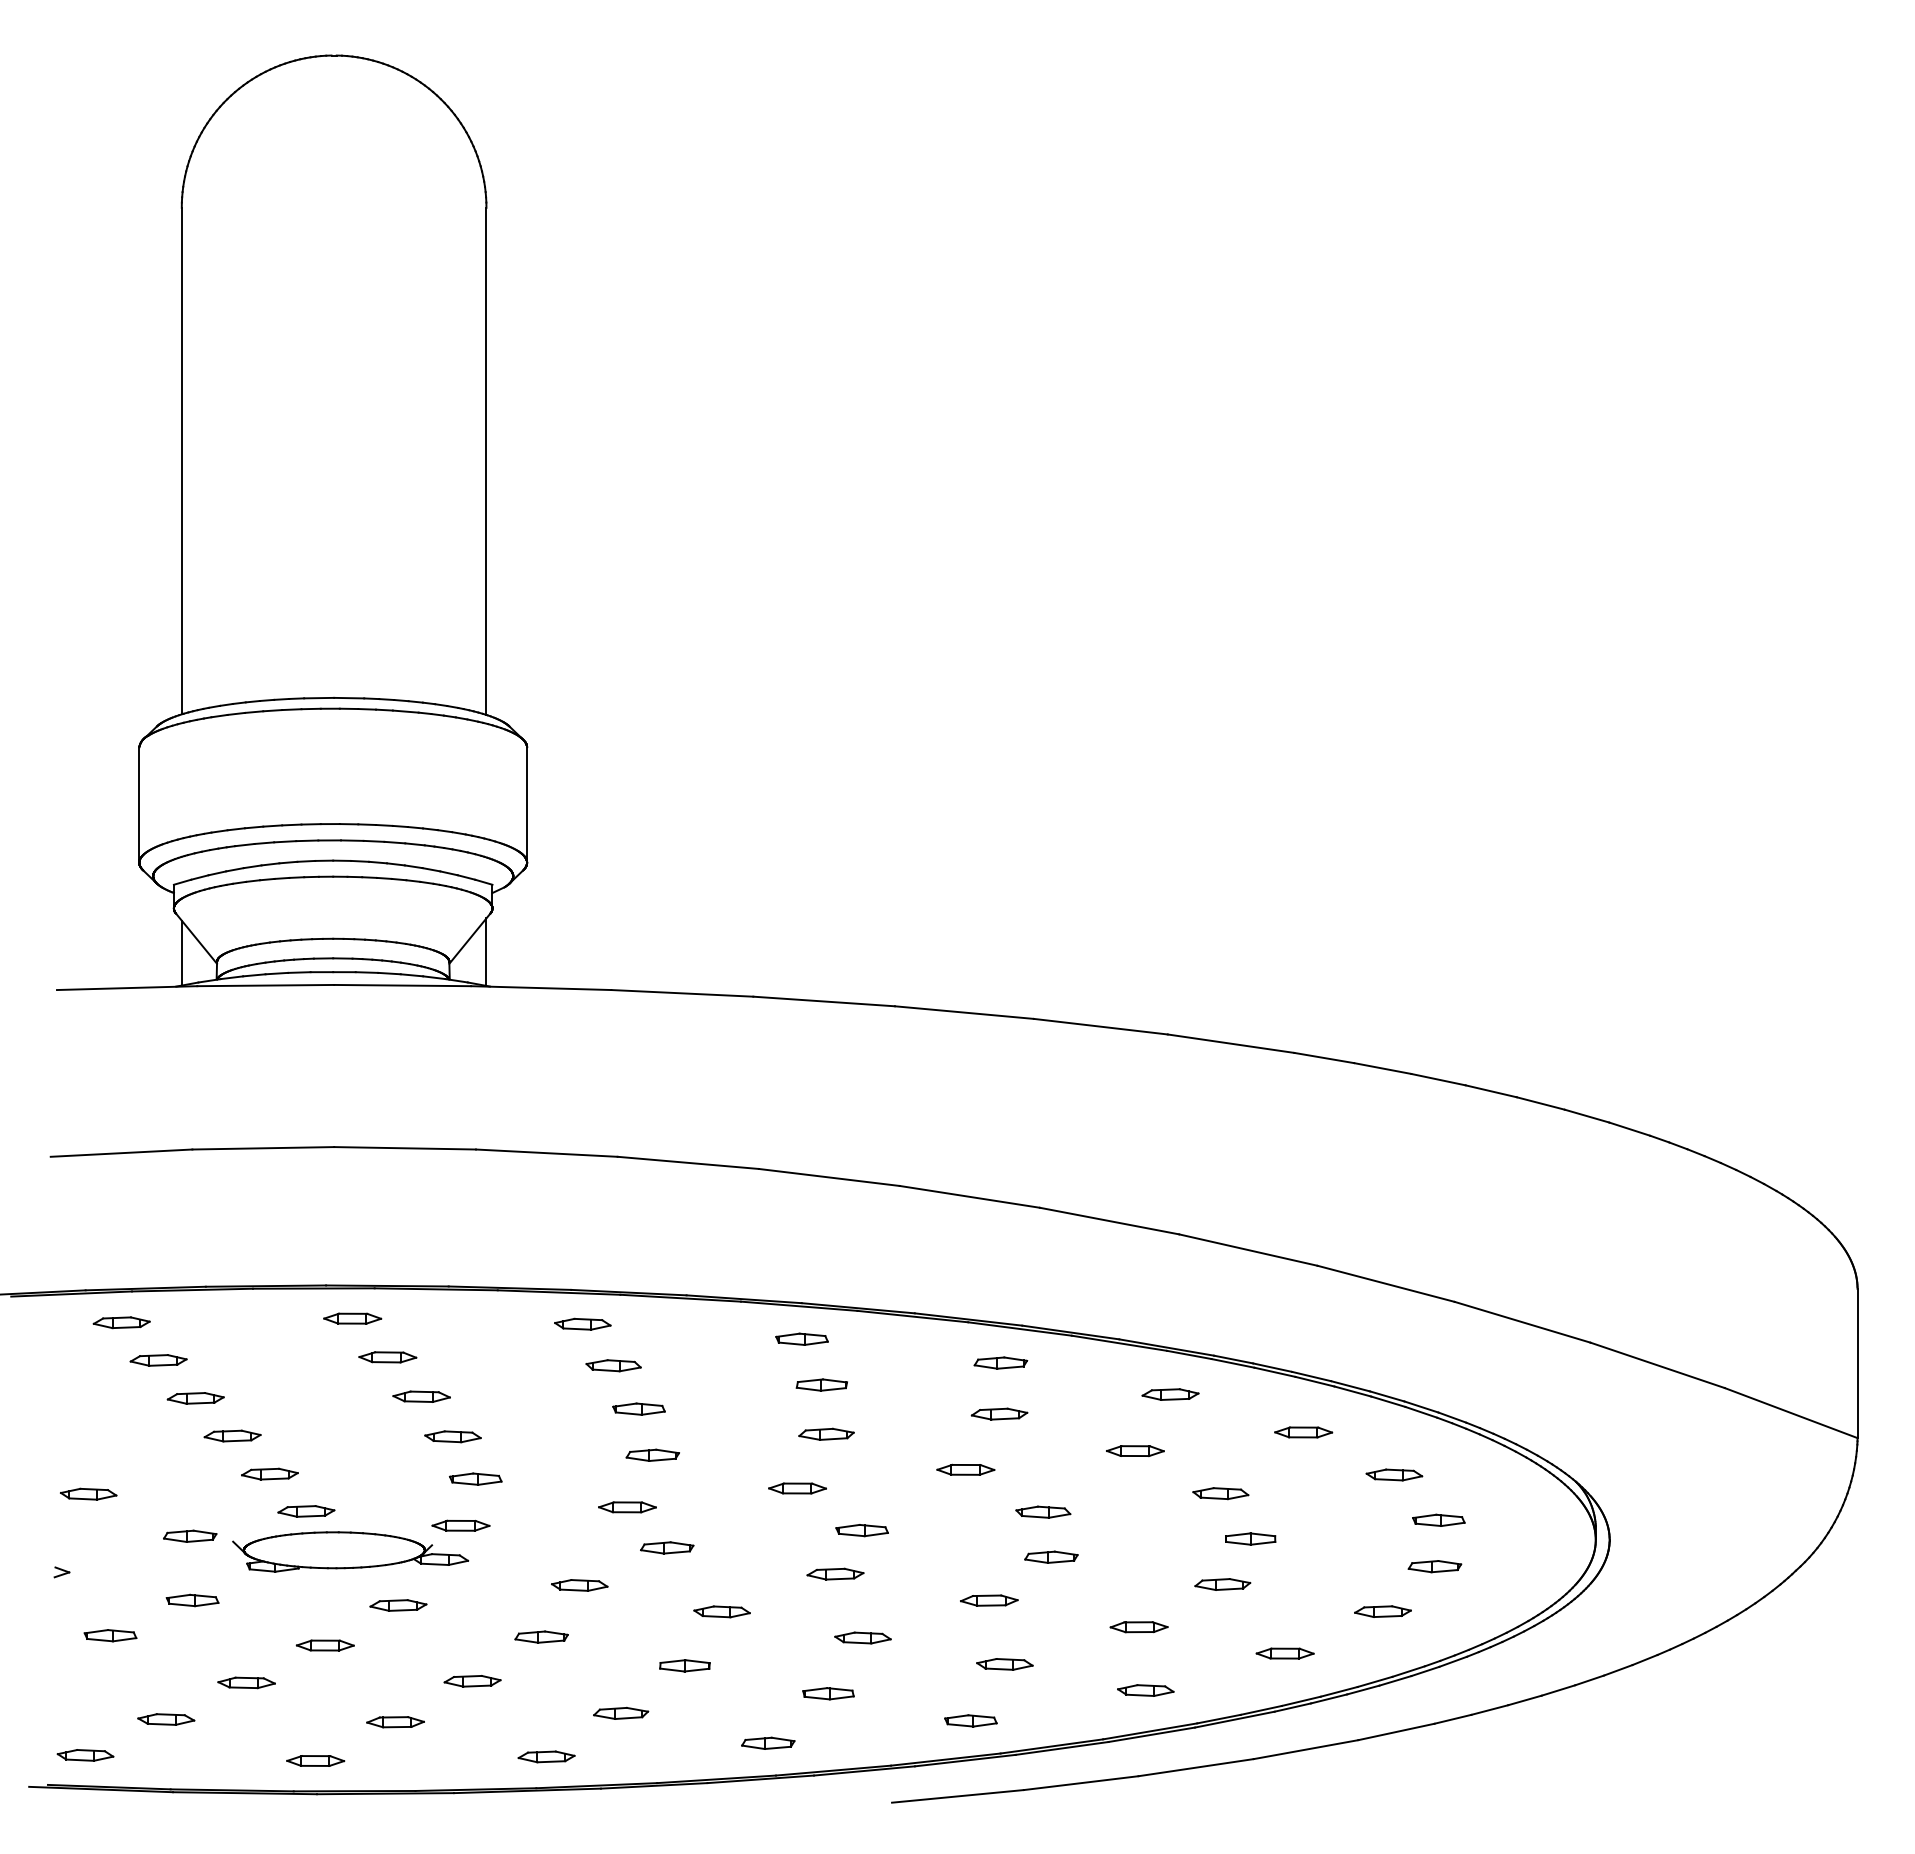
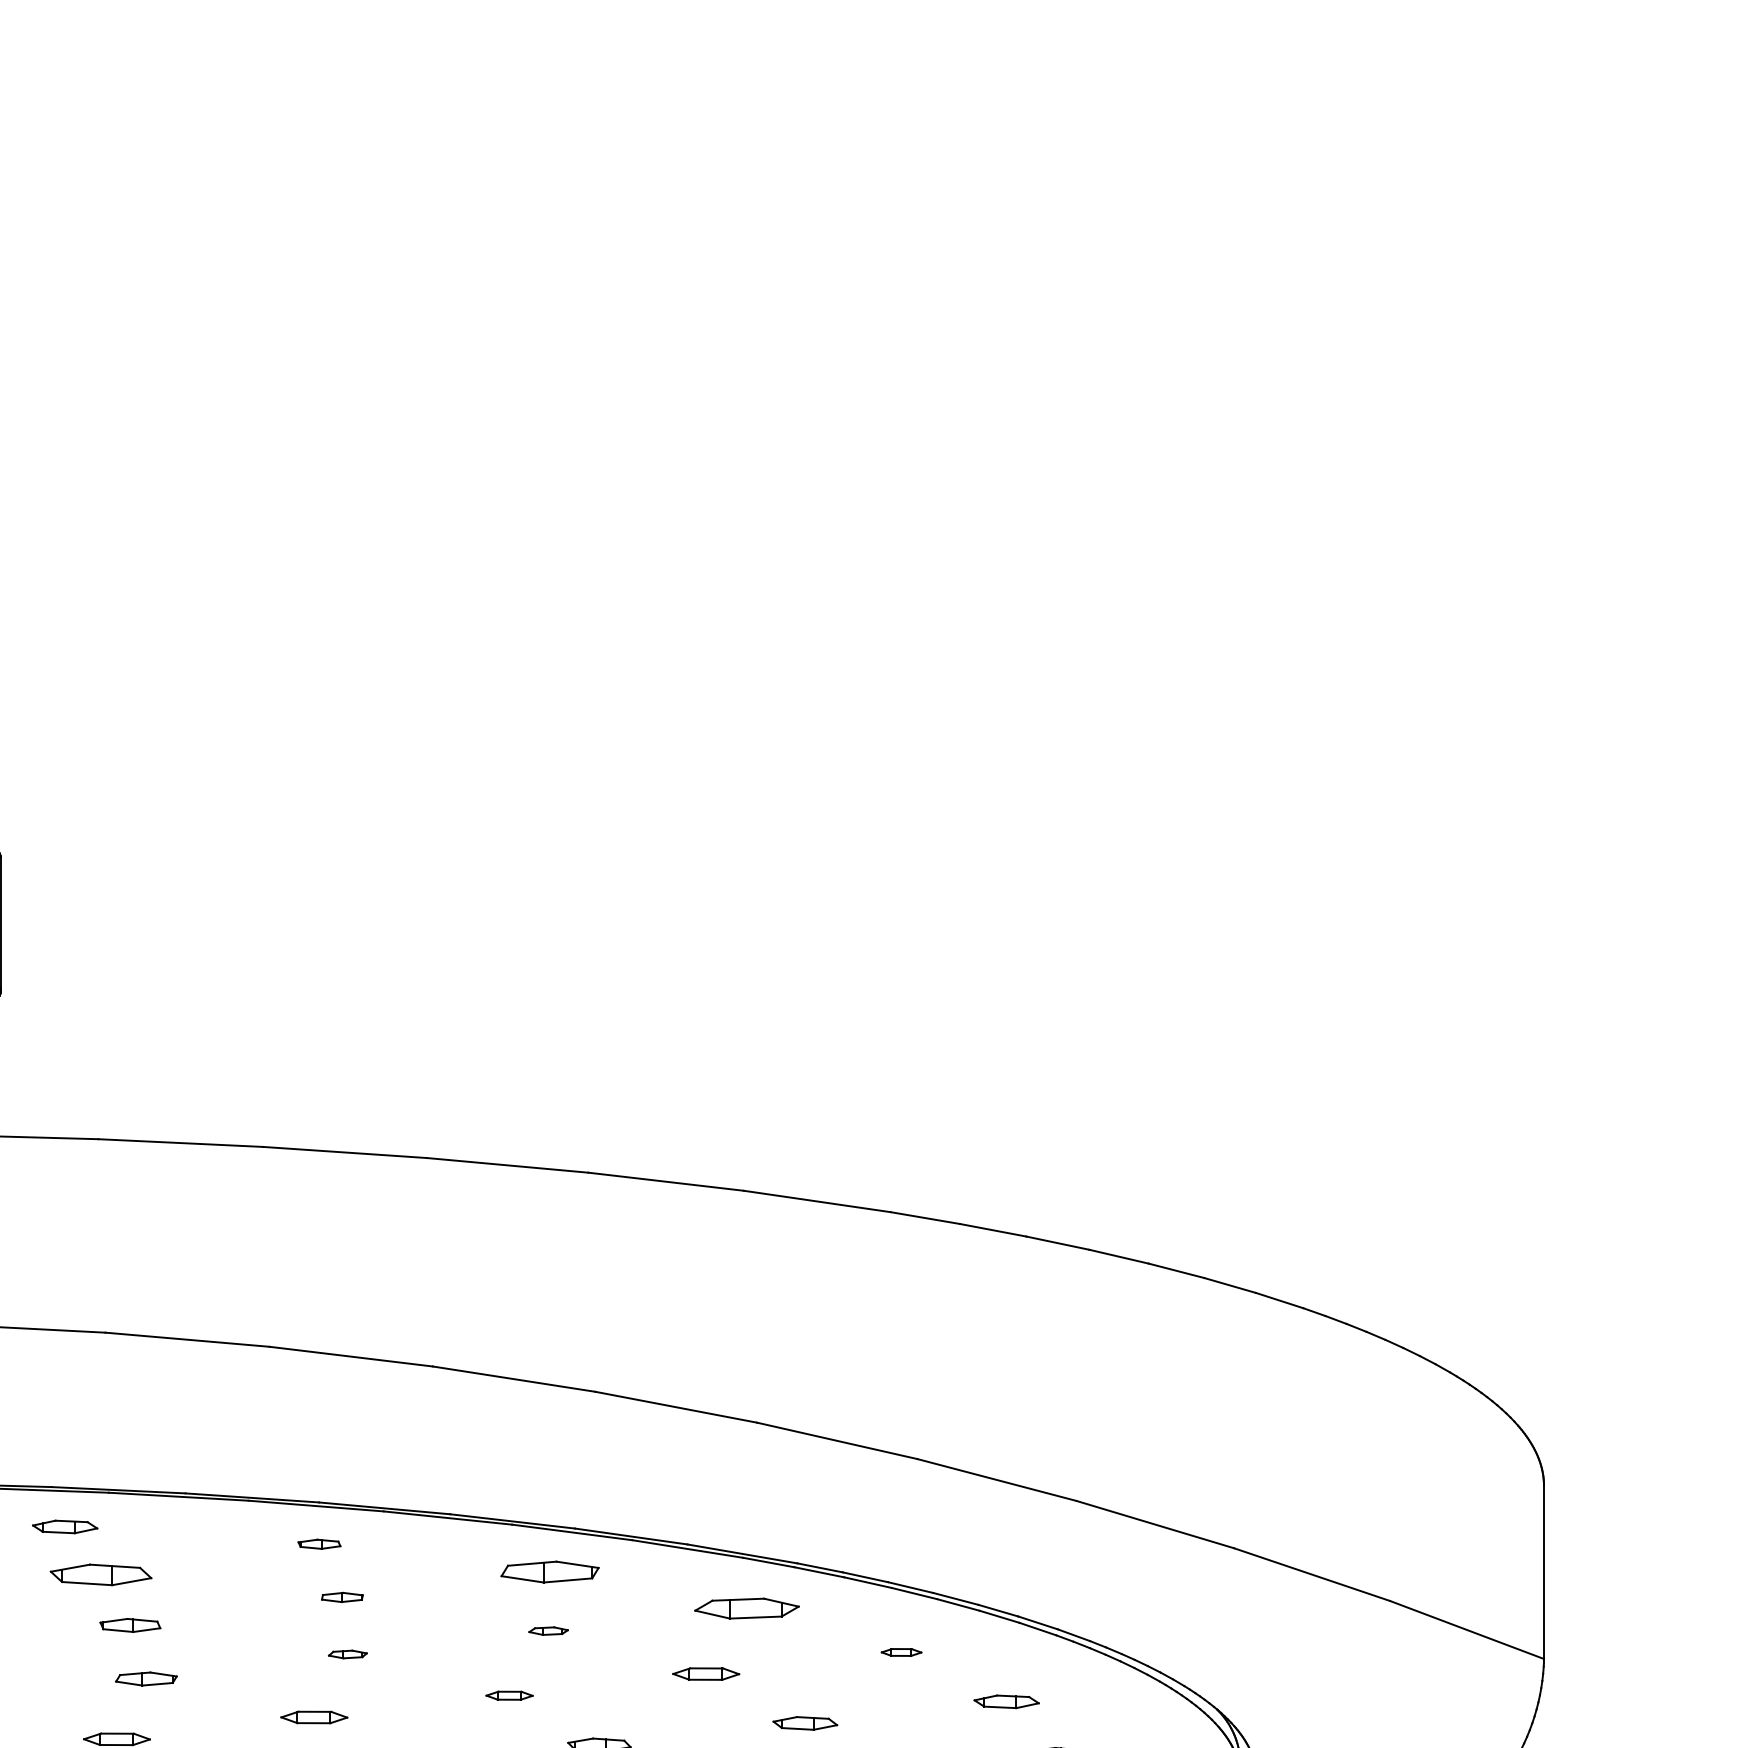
part: (801, 1338) -> (318, 1543), size x0.7
part: (1000, 1362) -> (549, 1571), size x1.6
part: (613, 1365) -> (100, 1574), size x1.6
part: (821, 1384) -> (342, 1596), size x0.7
part: (1170, 1394) -> (746, 1608), size x1.6
part: (999, 1413) -> (548, 1630), size x0.6
part: (1303, 1432) -> (901, 1652), size x0.6
part: (826, 1433) -> (347, 1653), size x0.6
part: (965, 1469) -> (509, 1695), size x0.7

